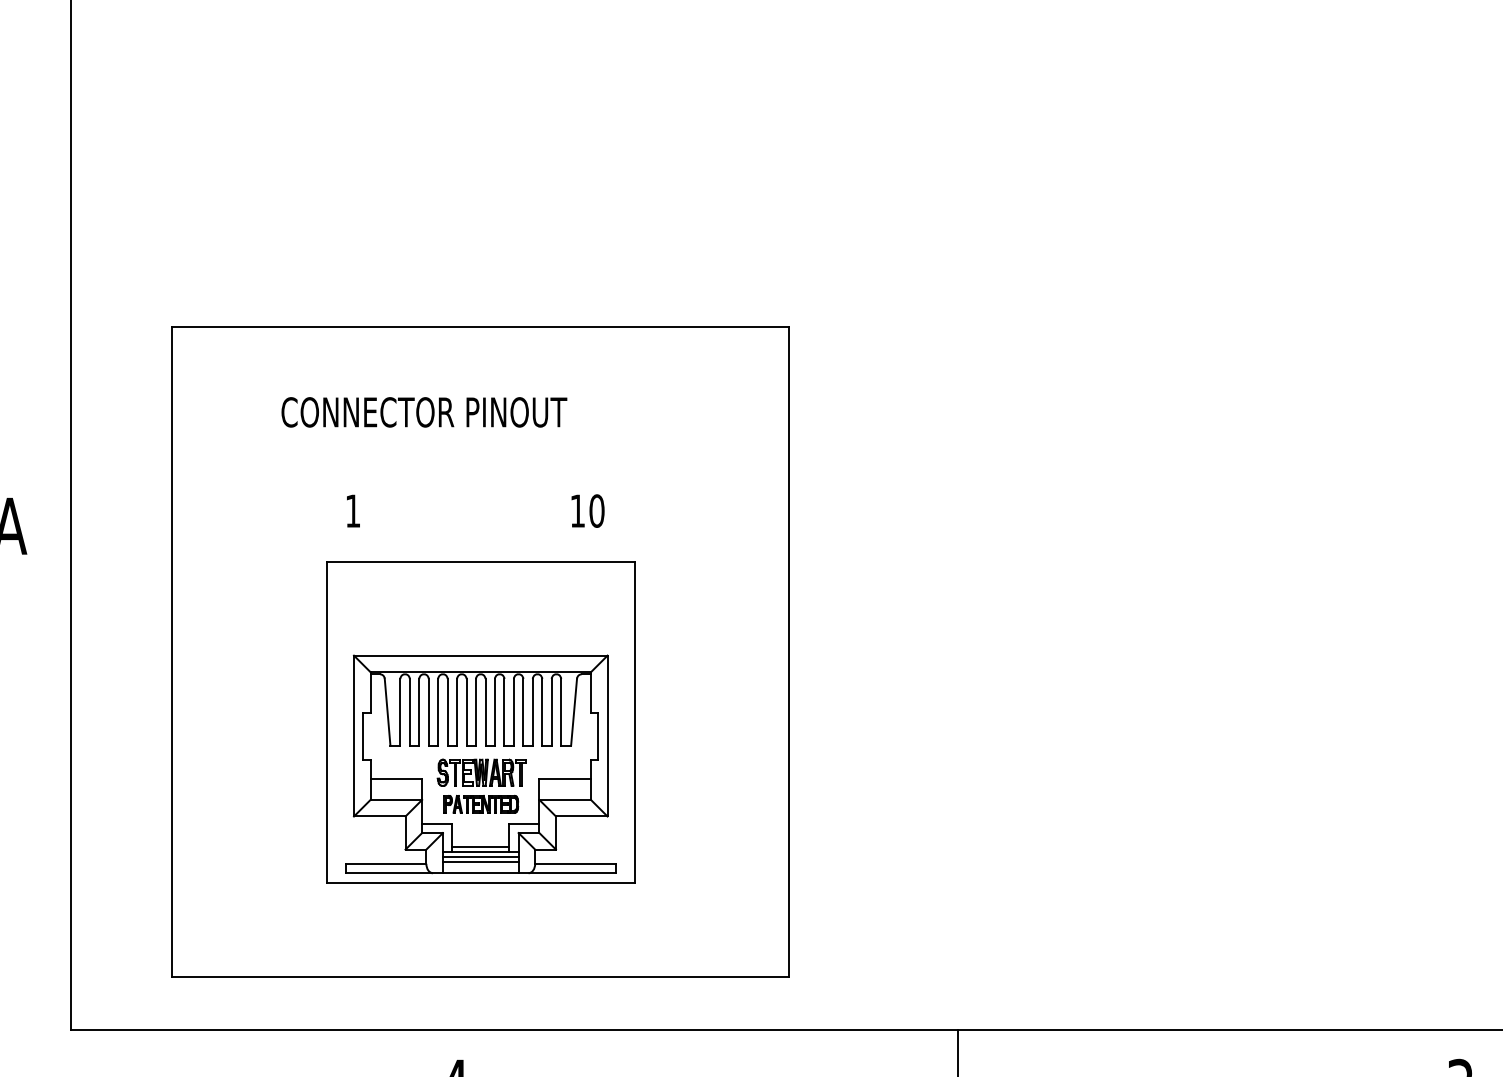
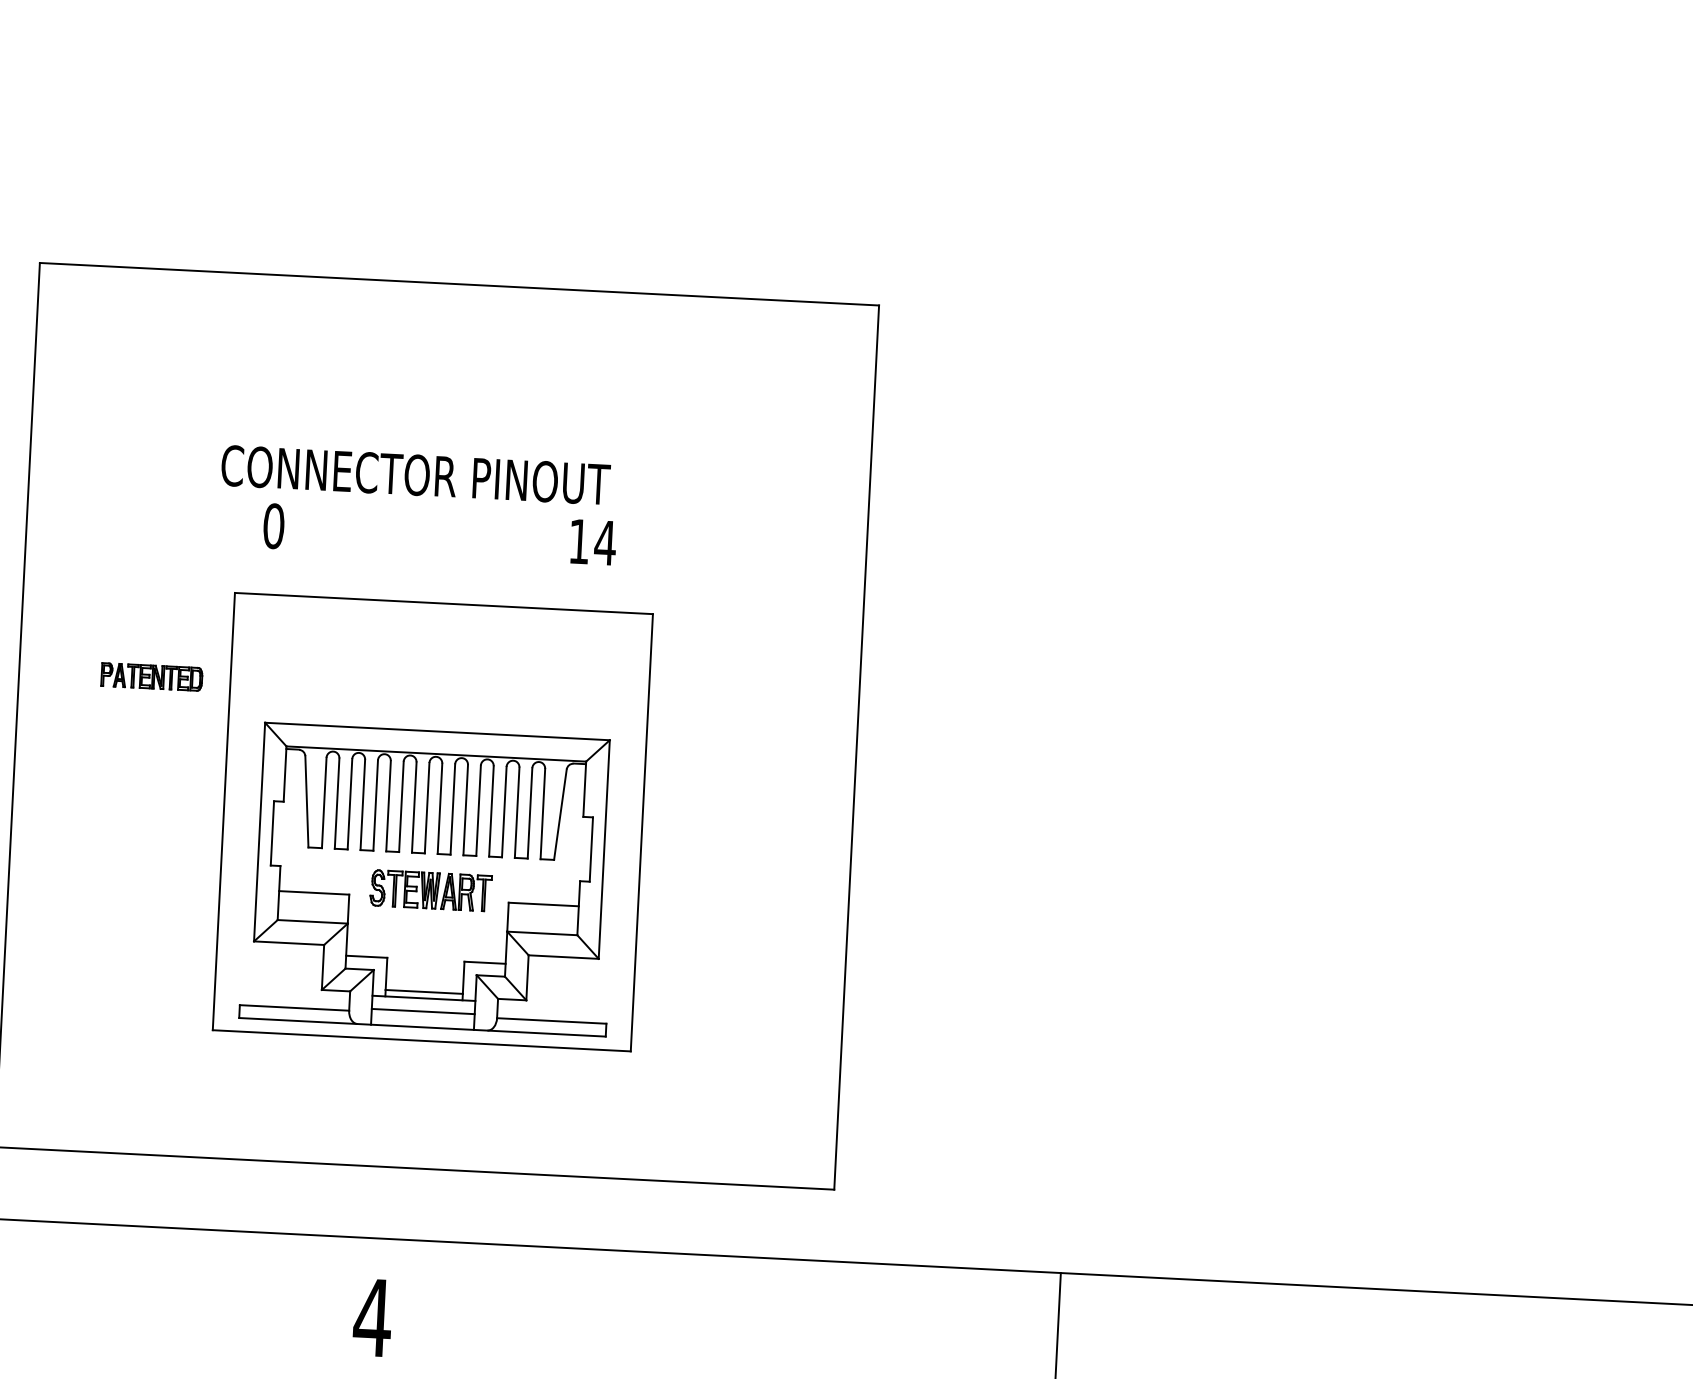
text: (424, 412) -> (415, 475), moved
text: (352, 510) -> (273, 525), 1 -> 0
text: (596, 510) -> (604, 542), 10 -> 14
part: (481, 803) -> (152, 675), moved
line: (480, 856) -> (423, 1004), removed

